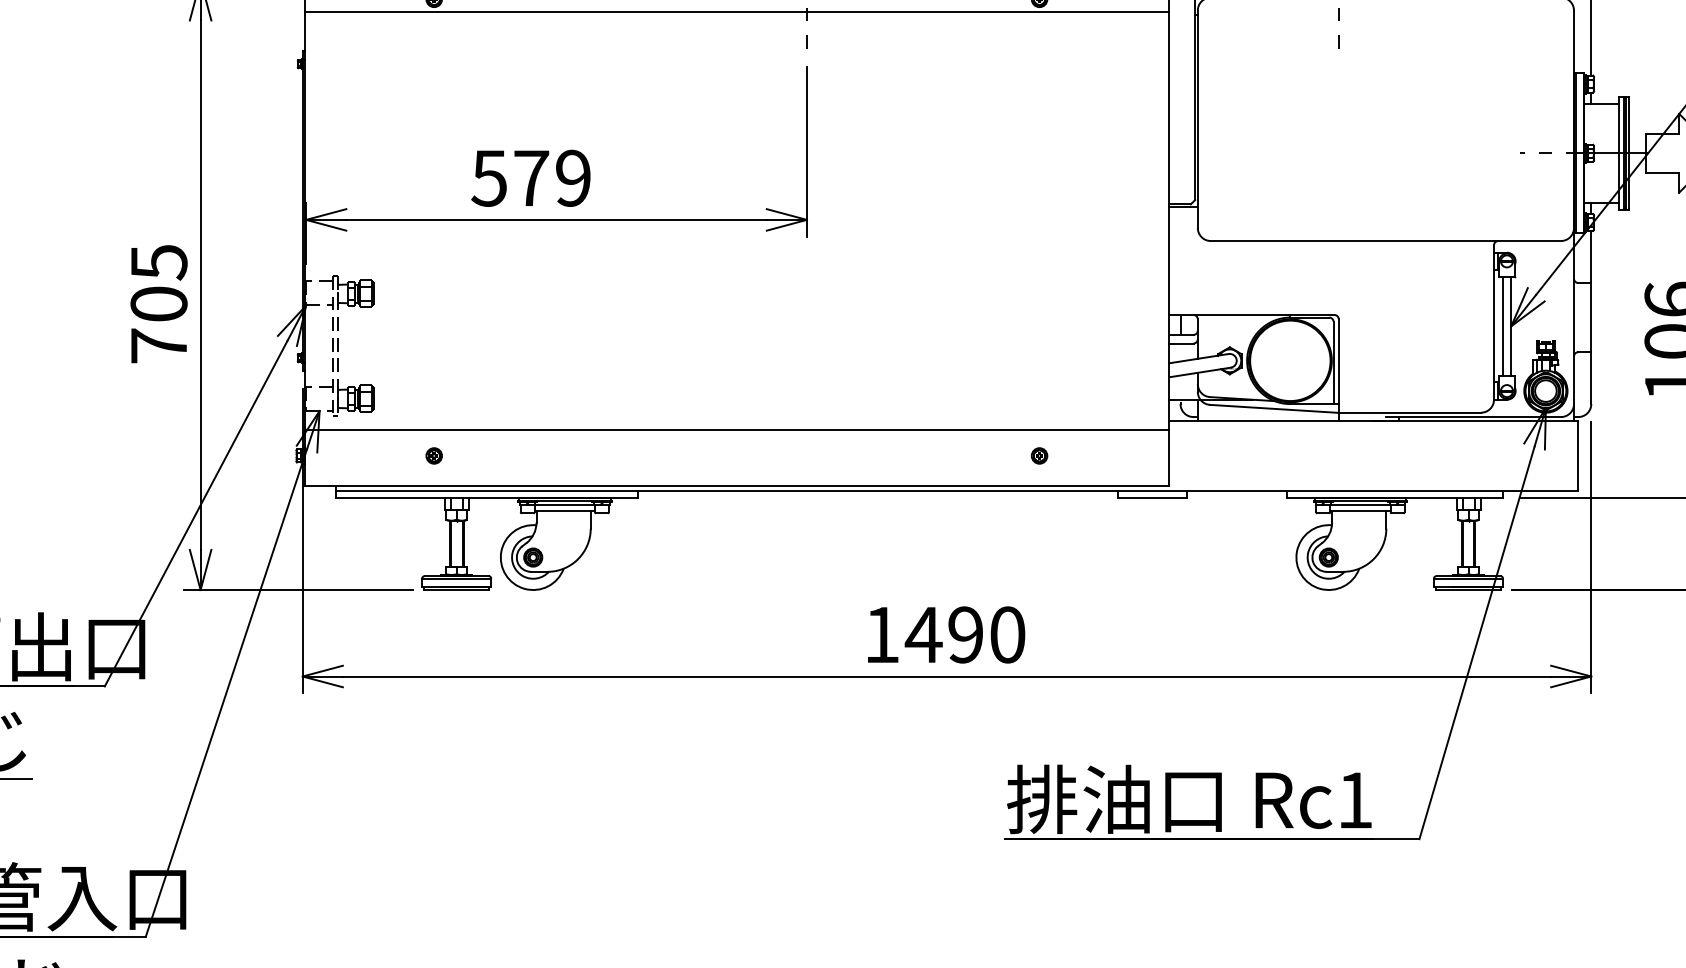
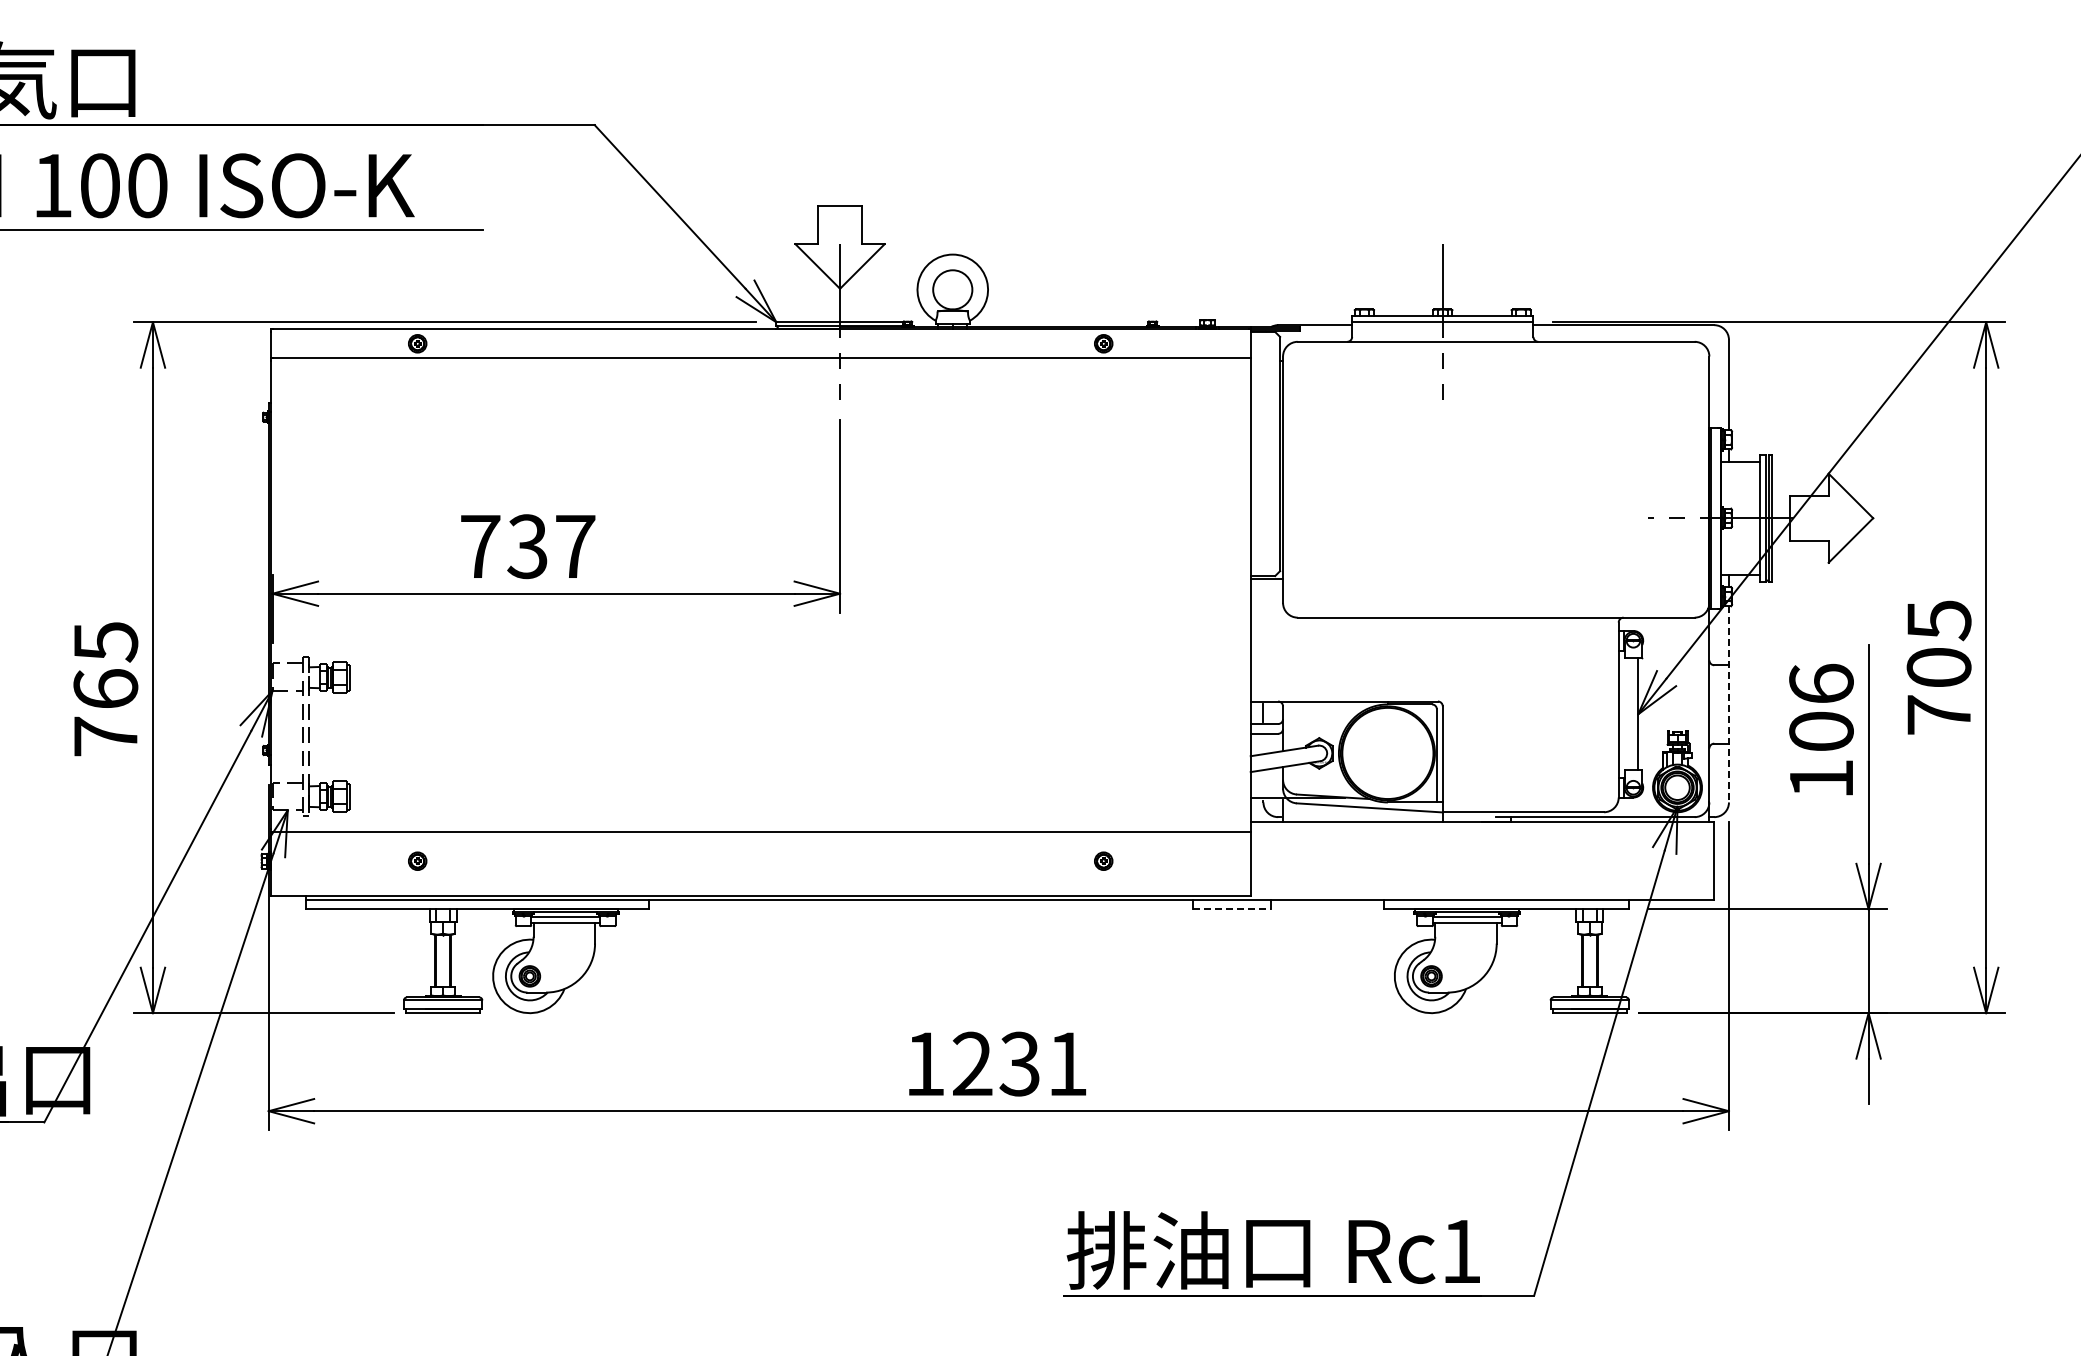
text: (531, 178) -> (527, 546), 579 -> 737
text: (158, 303) -> (105, 688), 705 -> 765
line: (1590, 317) -> (1728, 704), solid -> dashed
line: (1502, 326) -> (1628, 714), removed
line: (1153, 498) -> (1232, 909), solid -> dashed
text: (965, 634) -> (1019, 1063), 1490 -> 1231

